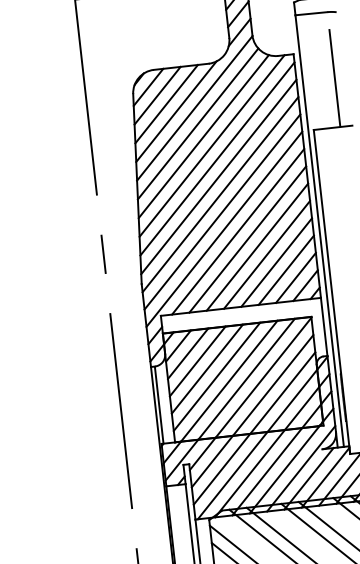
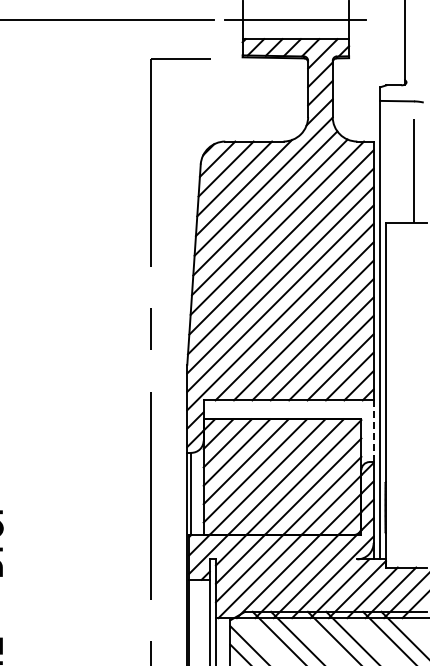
line: (324, 327) -> (373, 431), solid -> dashed

